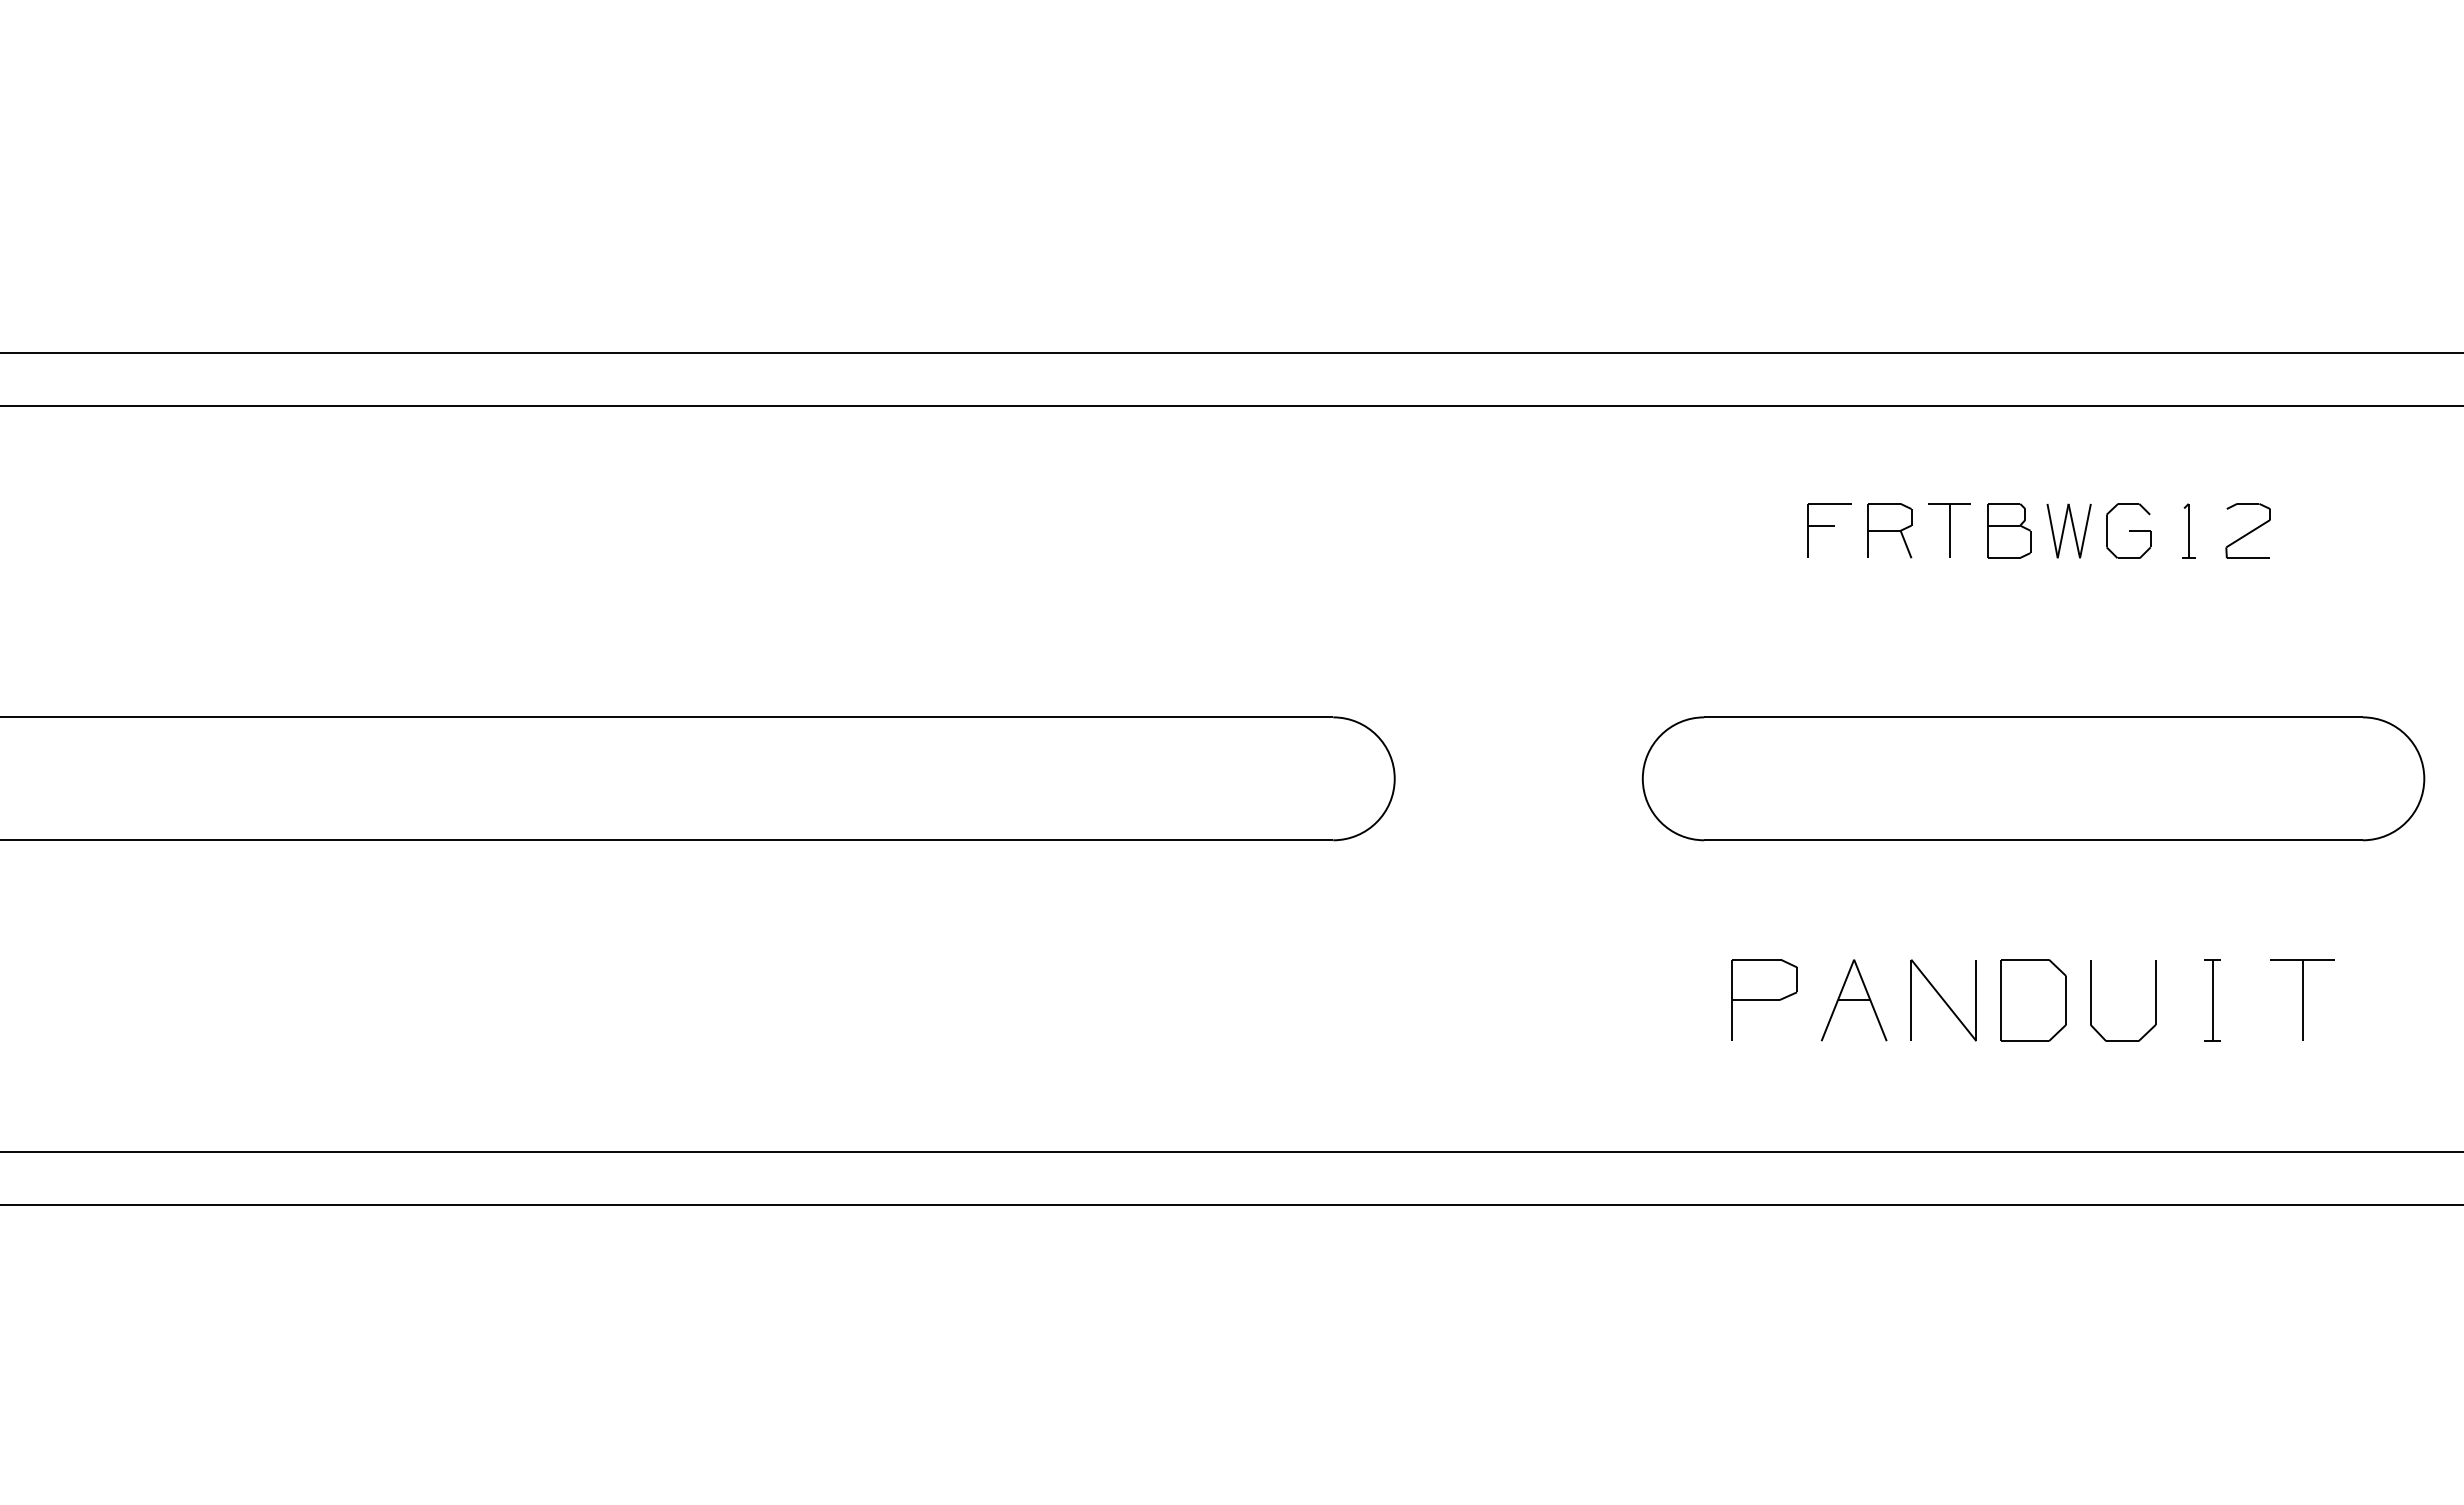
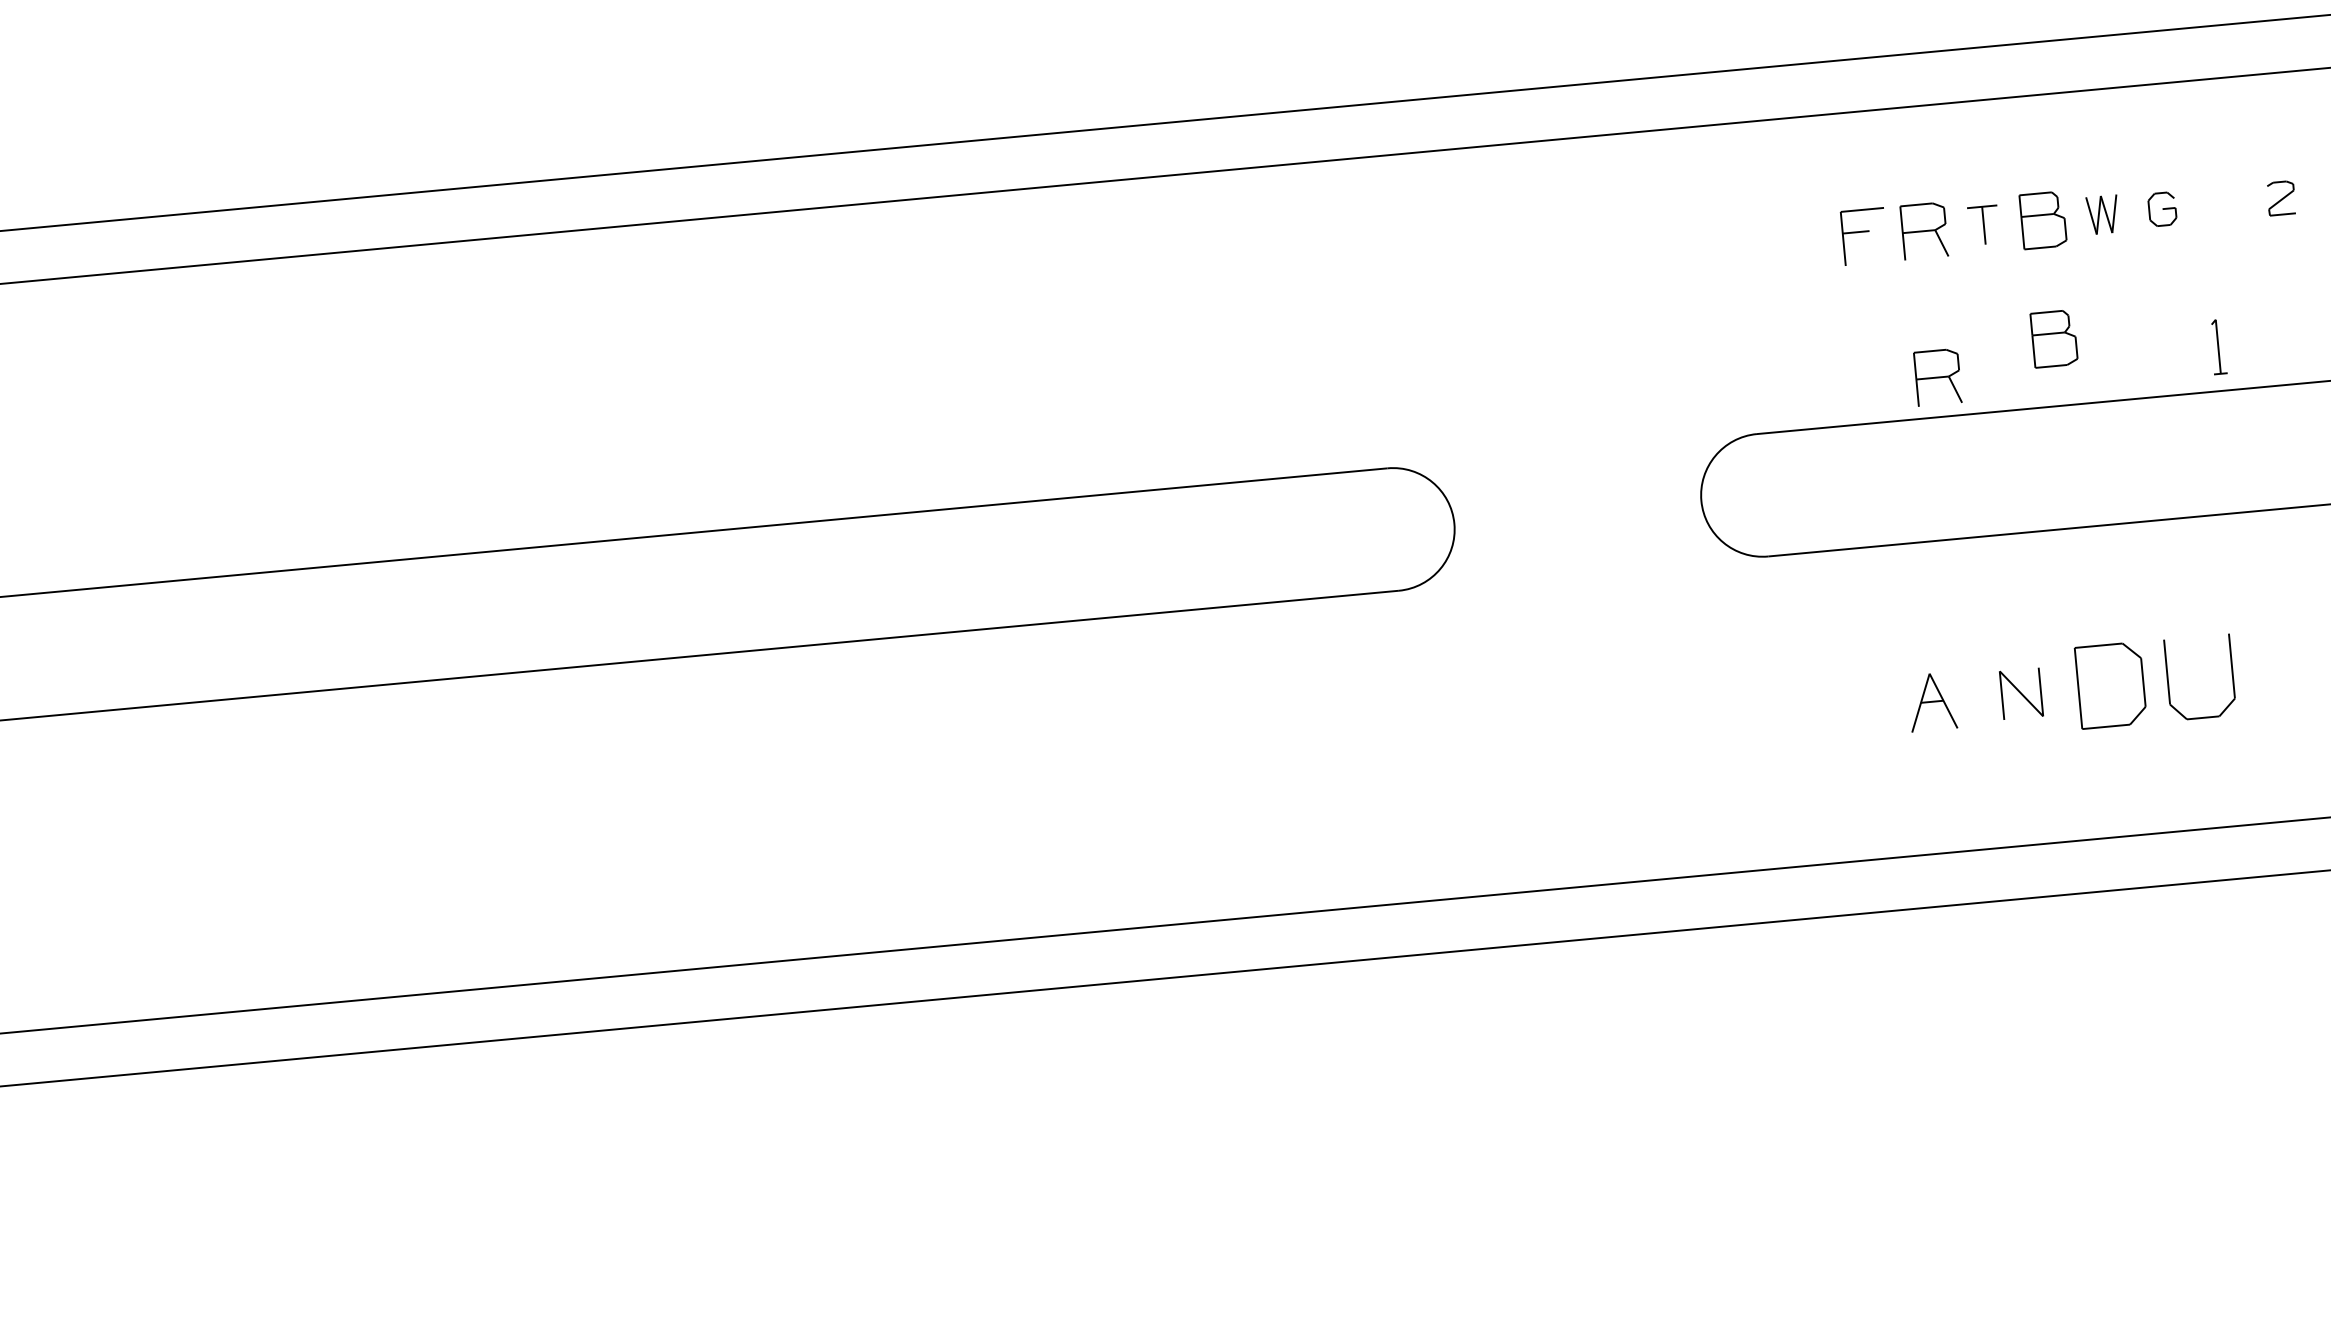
part: (1949, 530) -> (1983, 225), size x0.7
part: (2068, 530) -> (2102, 214), size x0.7
part: (2128, 530) -> (2162, 208), size x0.6
part: (2188, 530) -> (2218, 346), moved
part: (2247, 530) -> (2280, 197), size x0.6
part: (2009, 649) -> (2054, 338), added
part: (1889, 677) -> (1937, 377), added
part: (1764, 999) -> (1842, 709), removed
part: (1853, 1000) -> (1931, 702), size x0.7
part: (1943, 1000) -> (2021, 693), size x0.6
part: (2212, 1000) -> (2289, 669), removed

